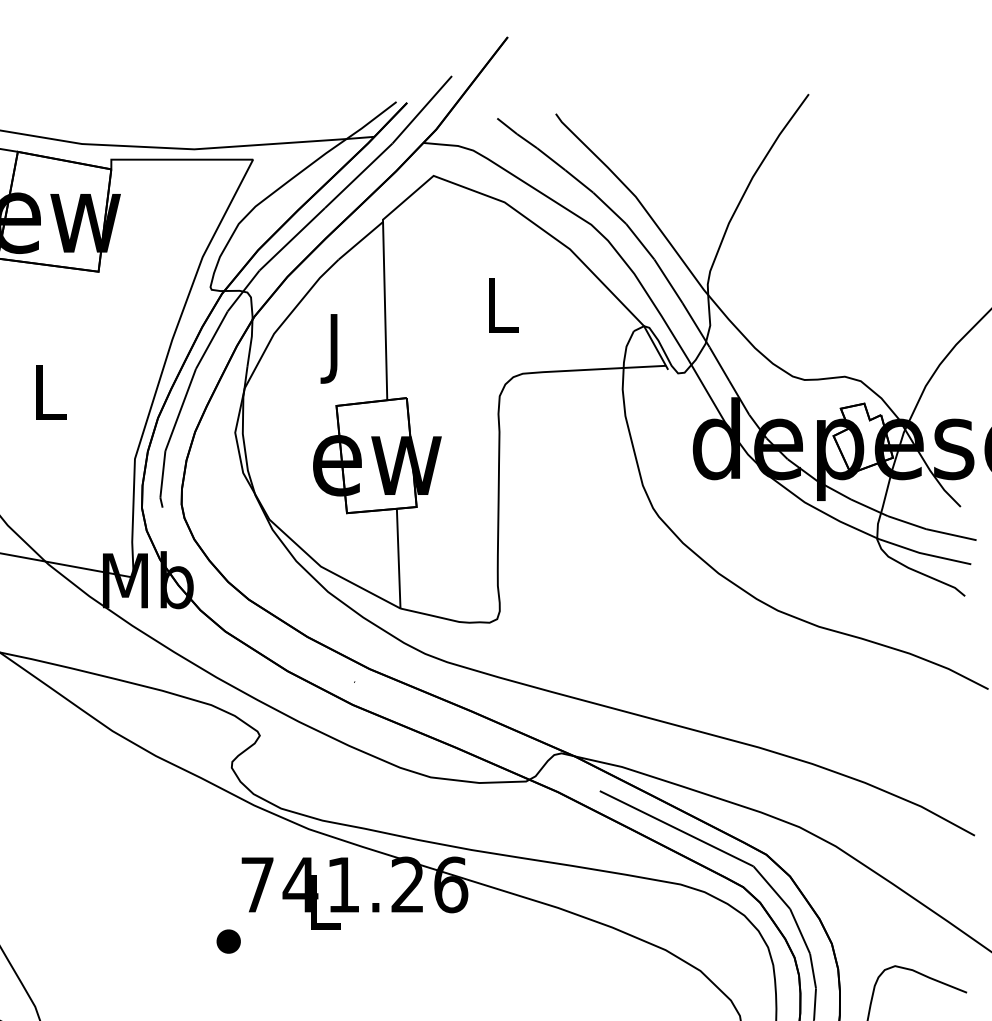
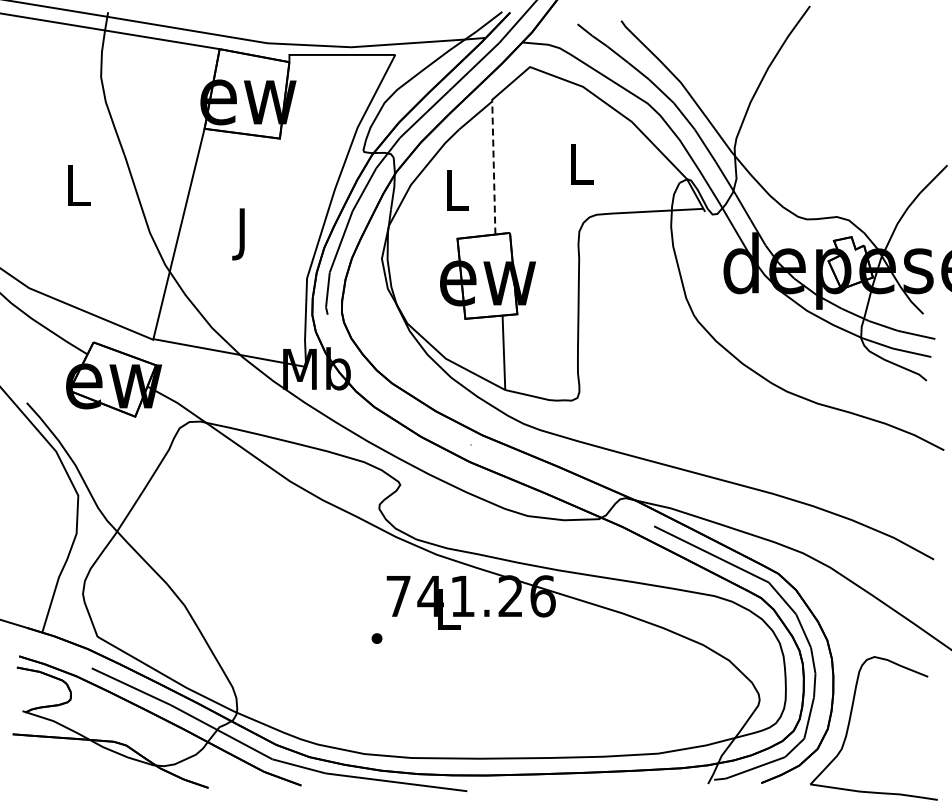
line: (384, 311) -> (493, 168), solid -> dashed
text: (335, 349) -> (456, 196), J -> L
text: (49, 400) -> (243, 234), L -> J
part: (227, 941) -> (376, 638), size x0.6

